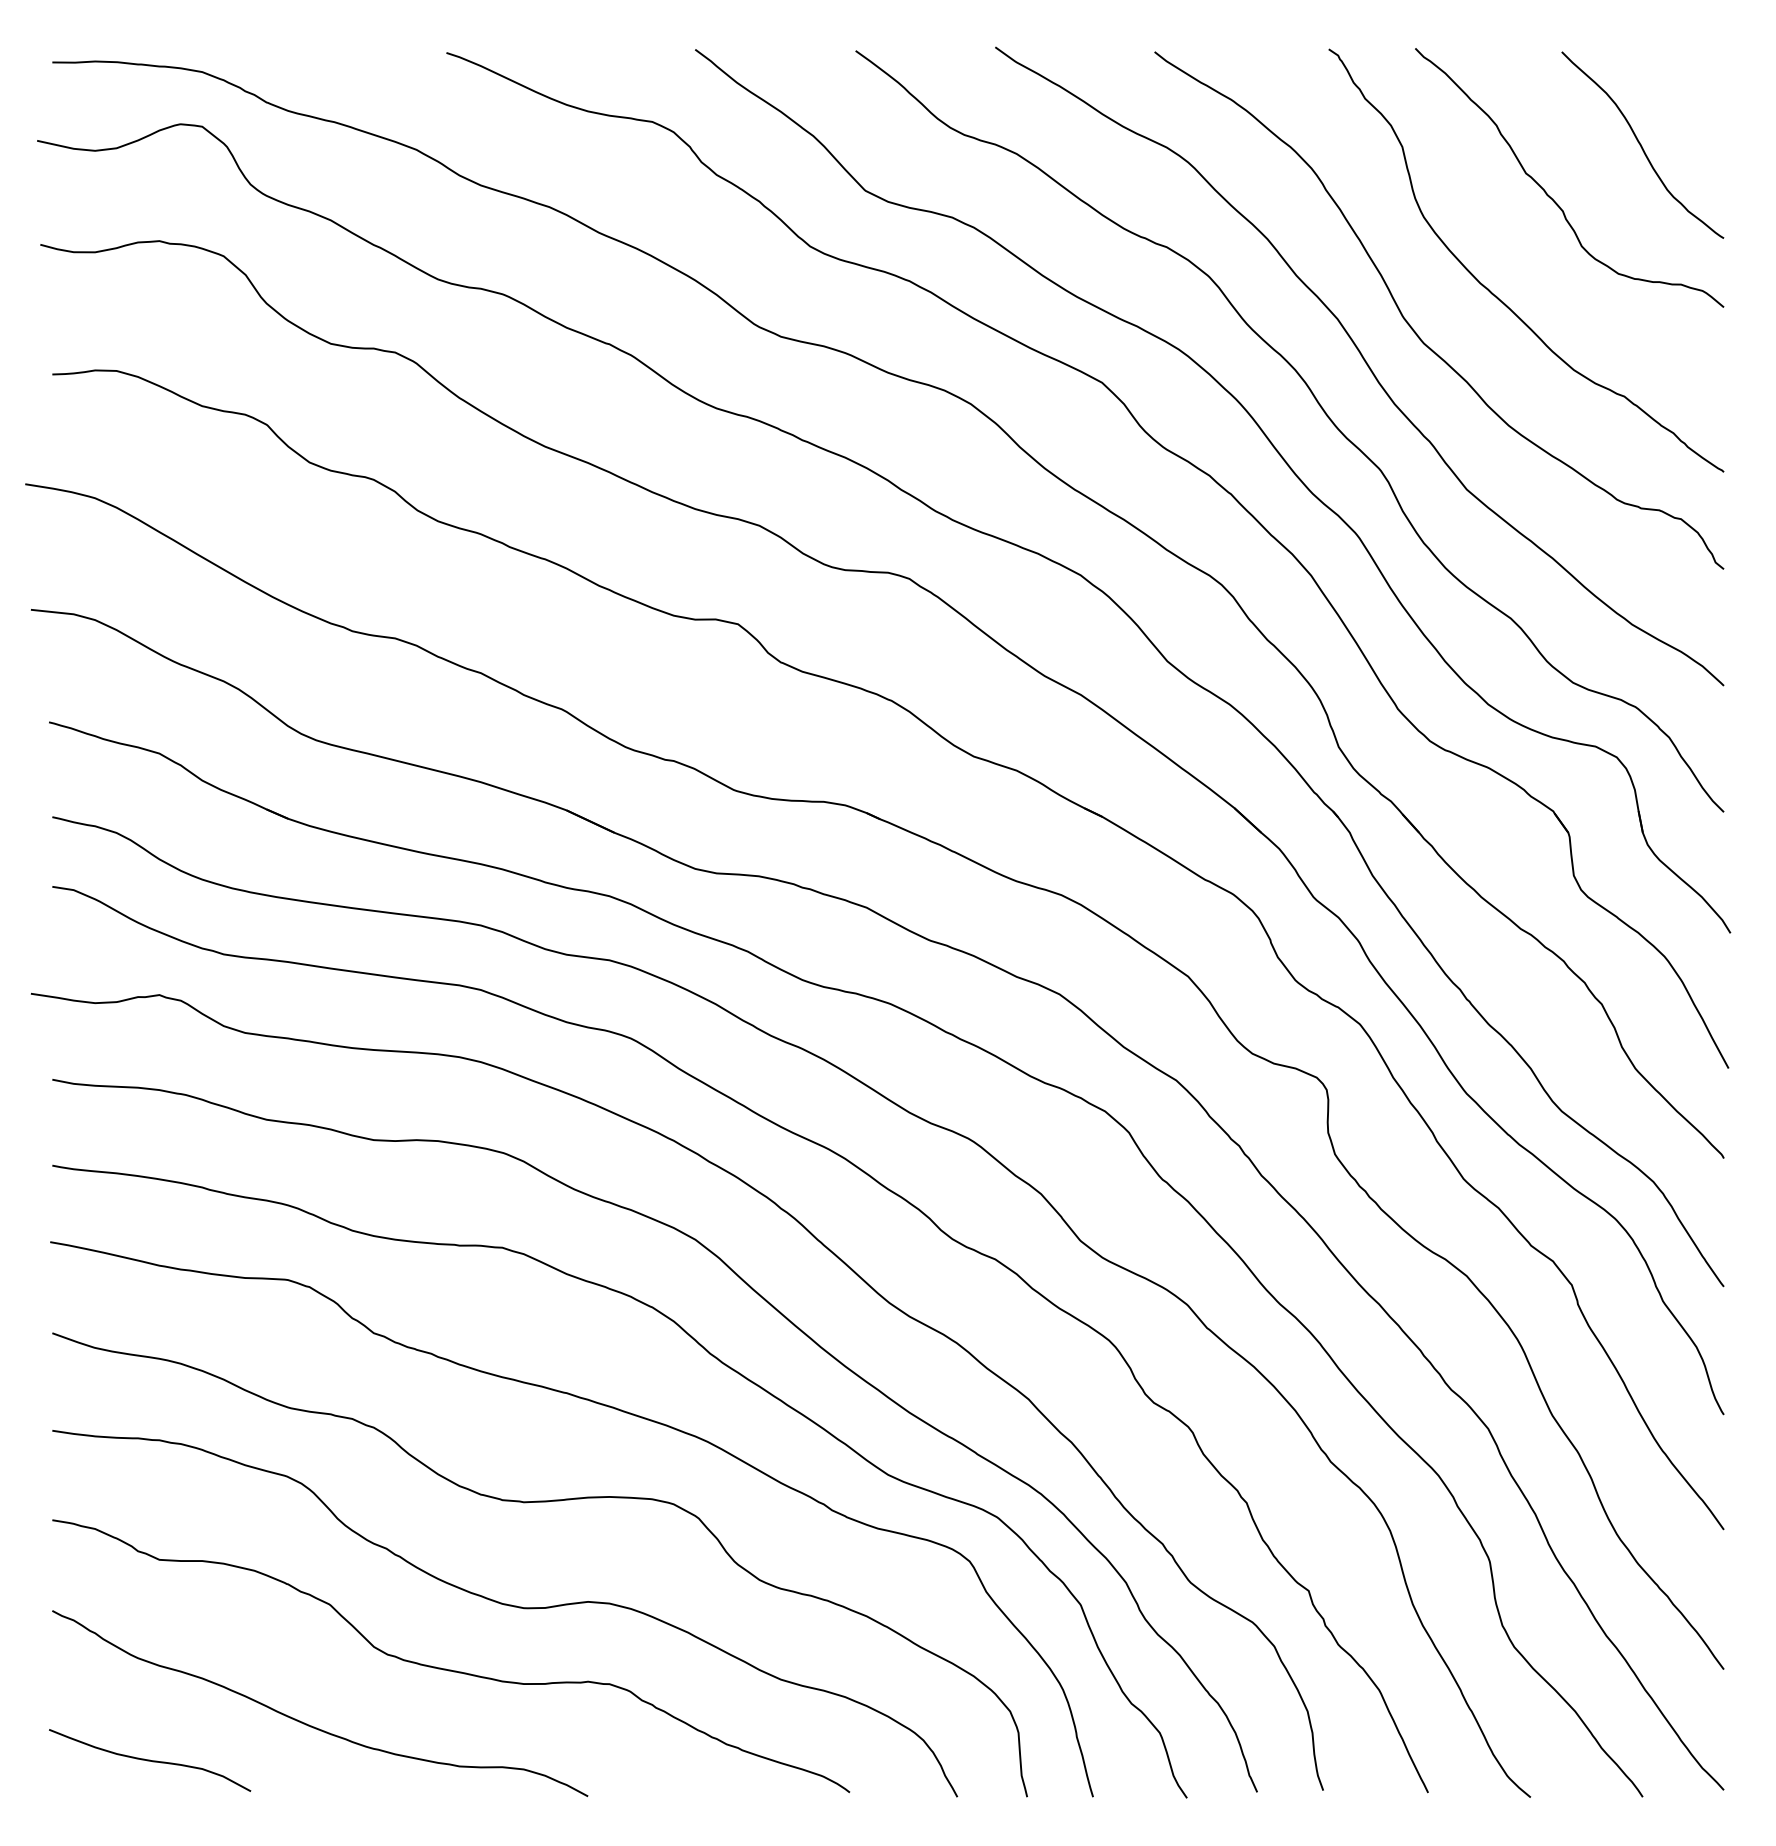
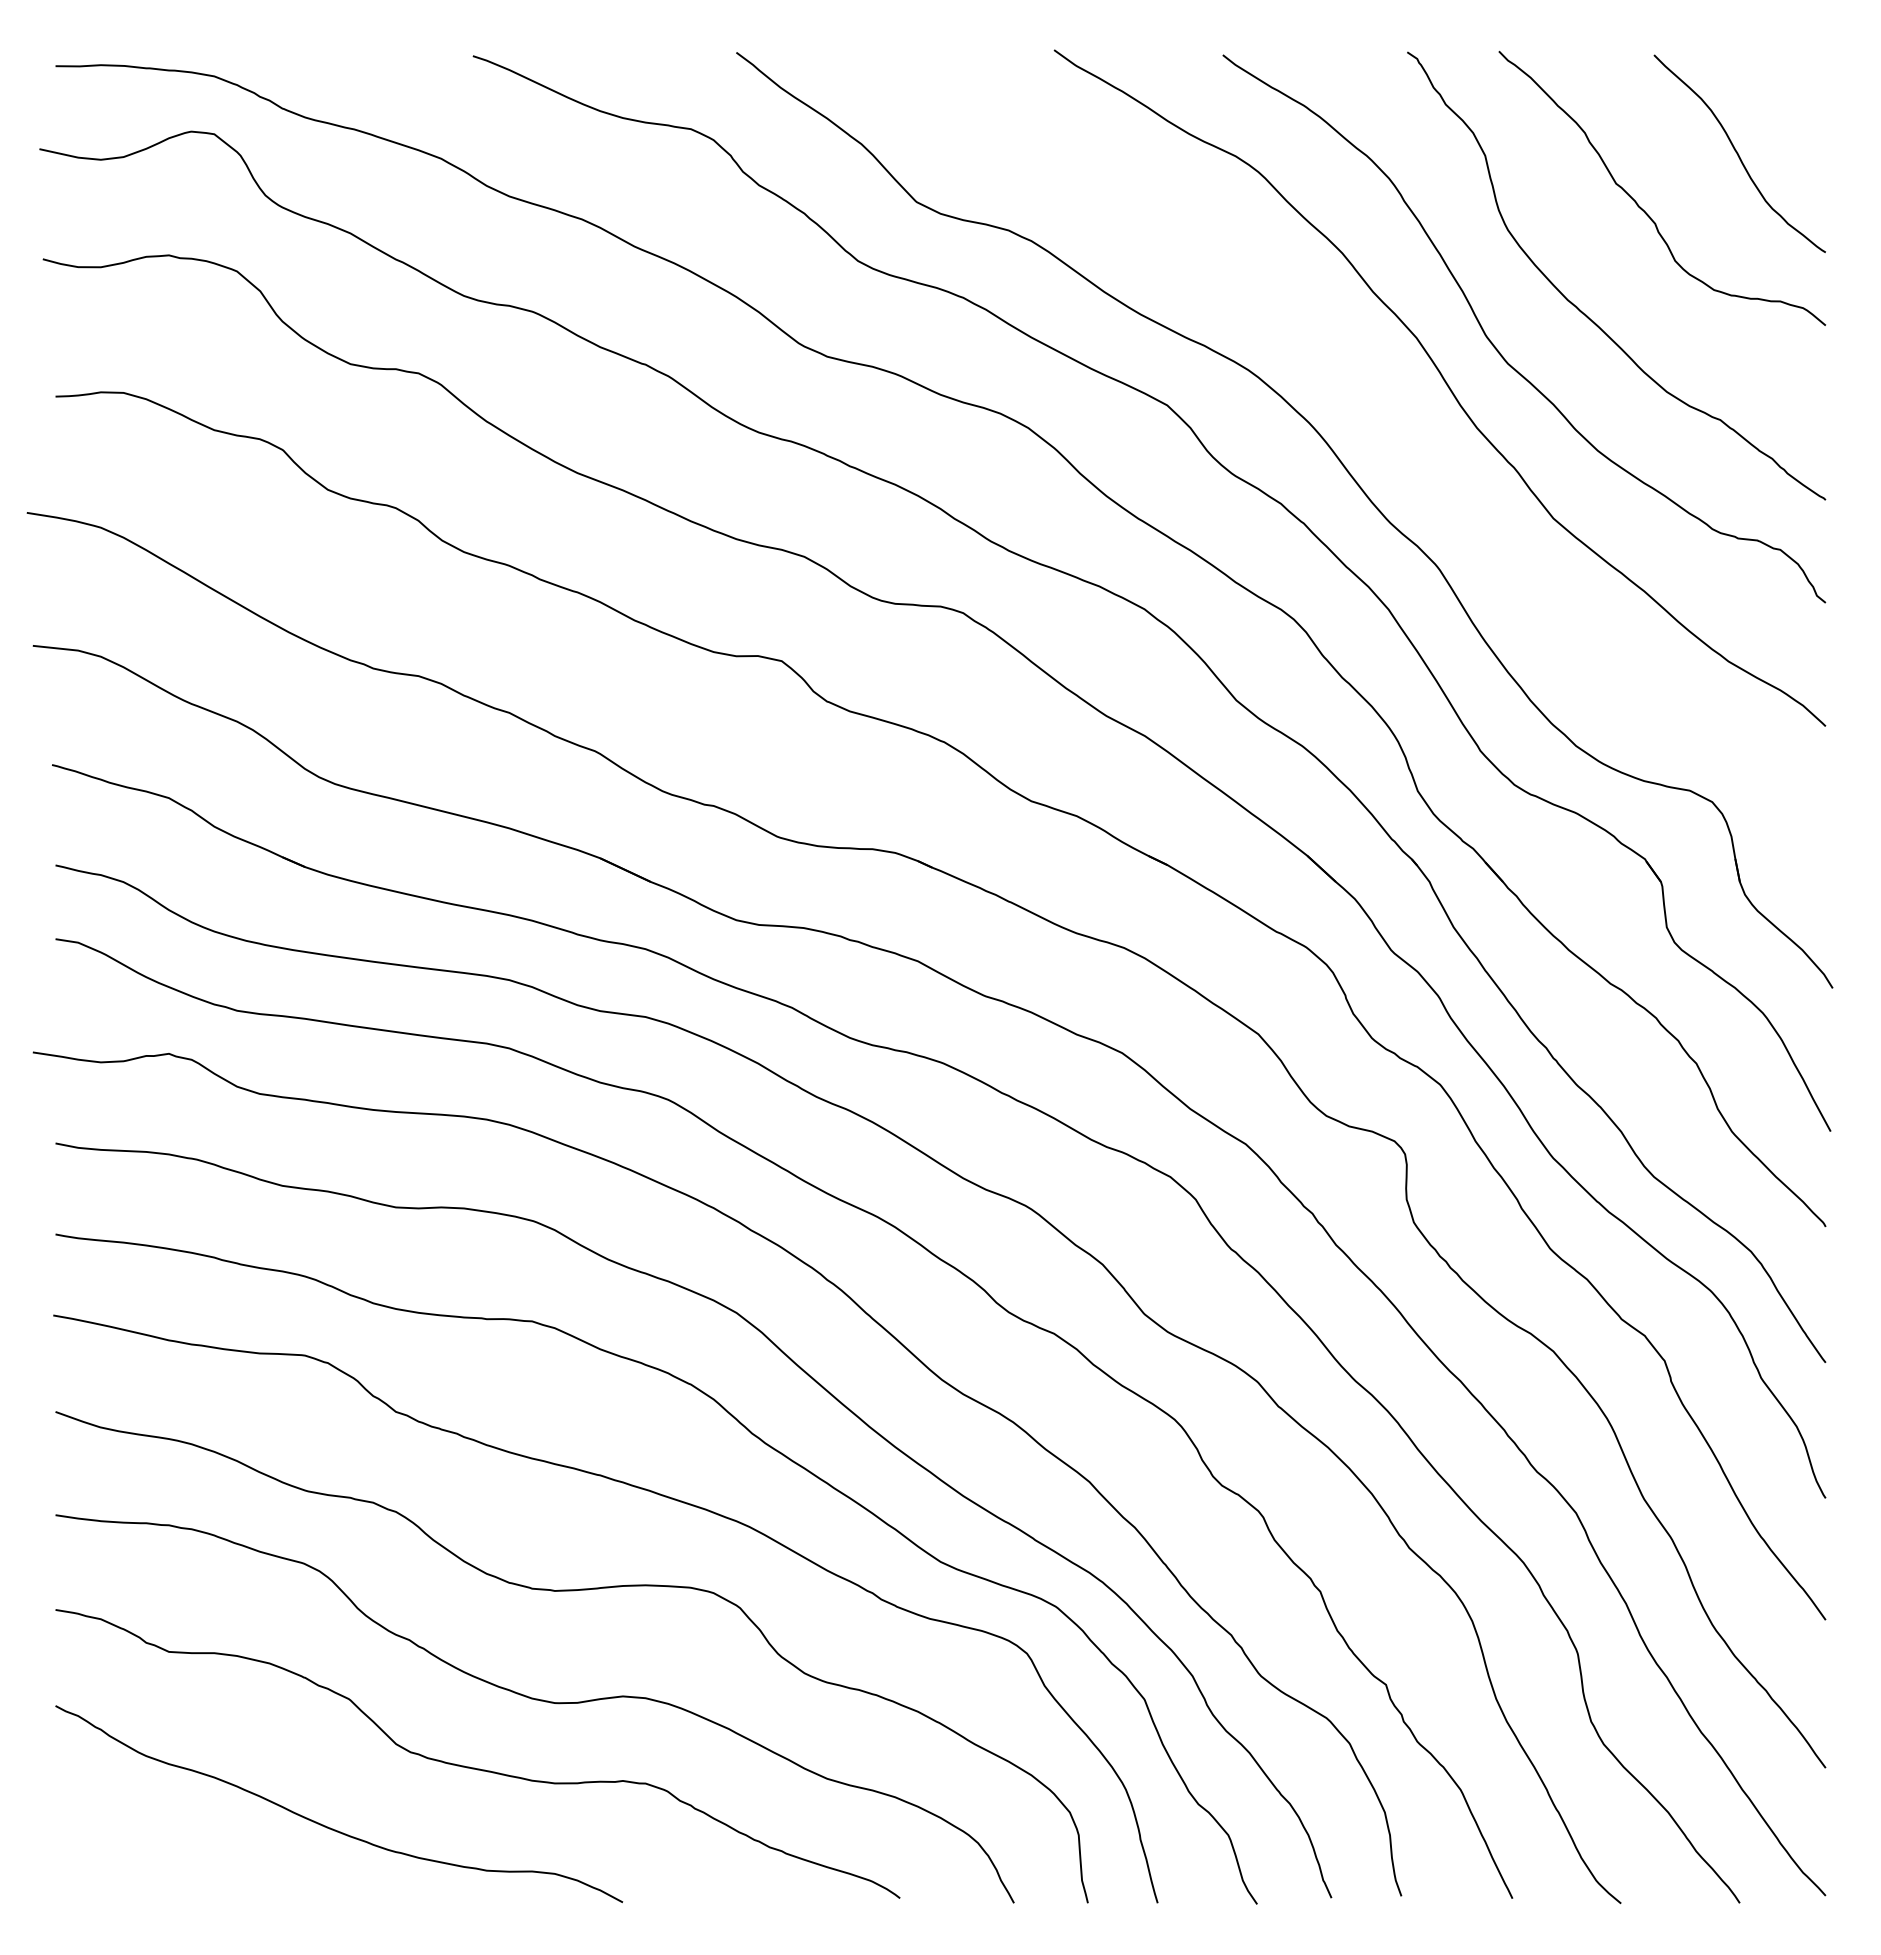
curve: (1321, 409) -> (1399, 433), removed
curve: (150, 1760) -> (159, 1864), removed

